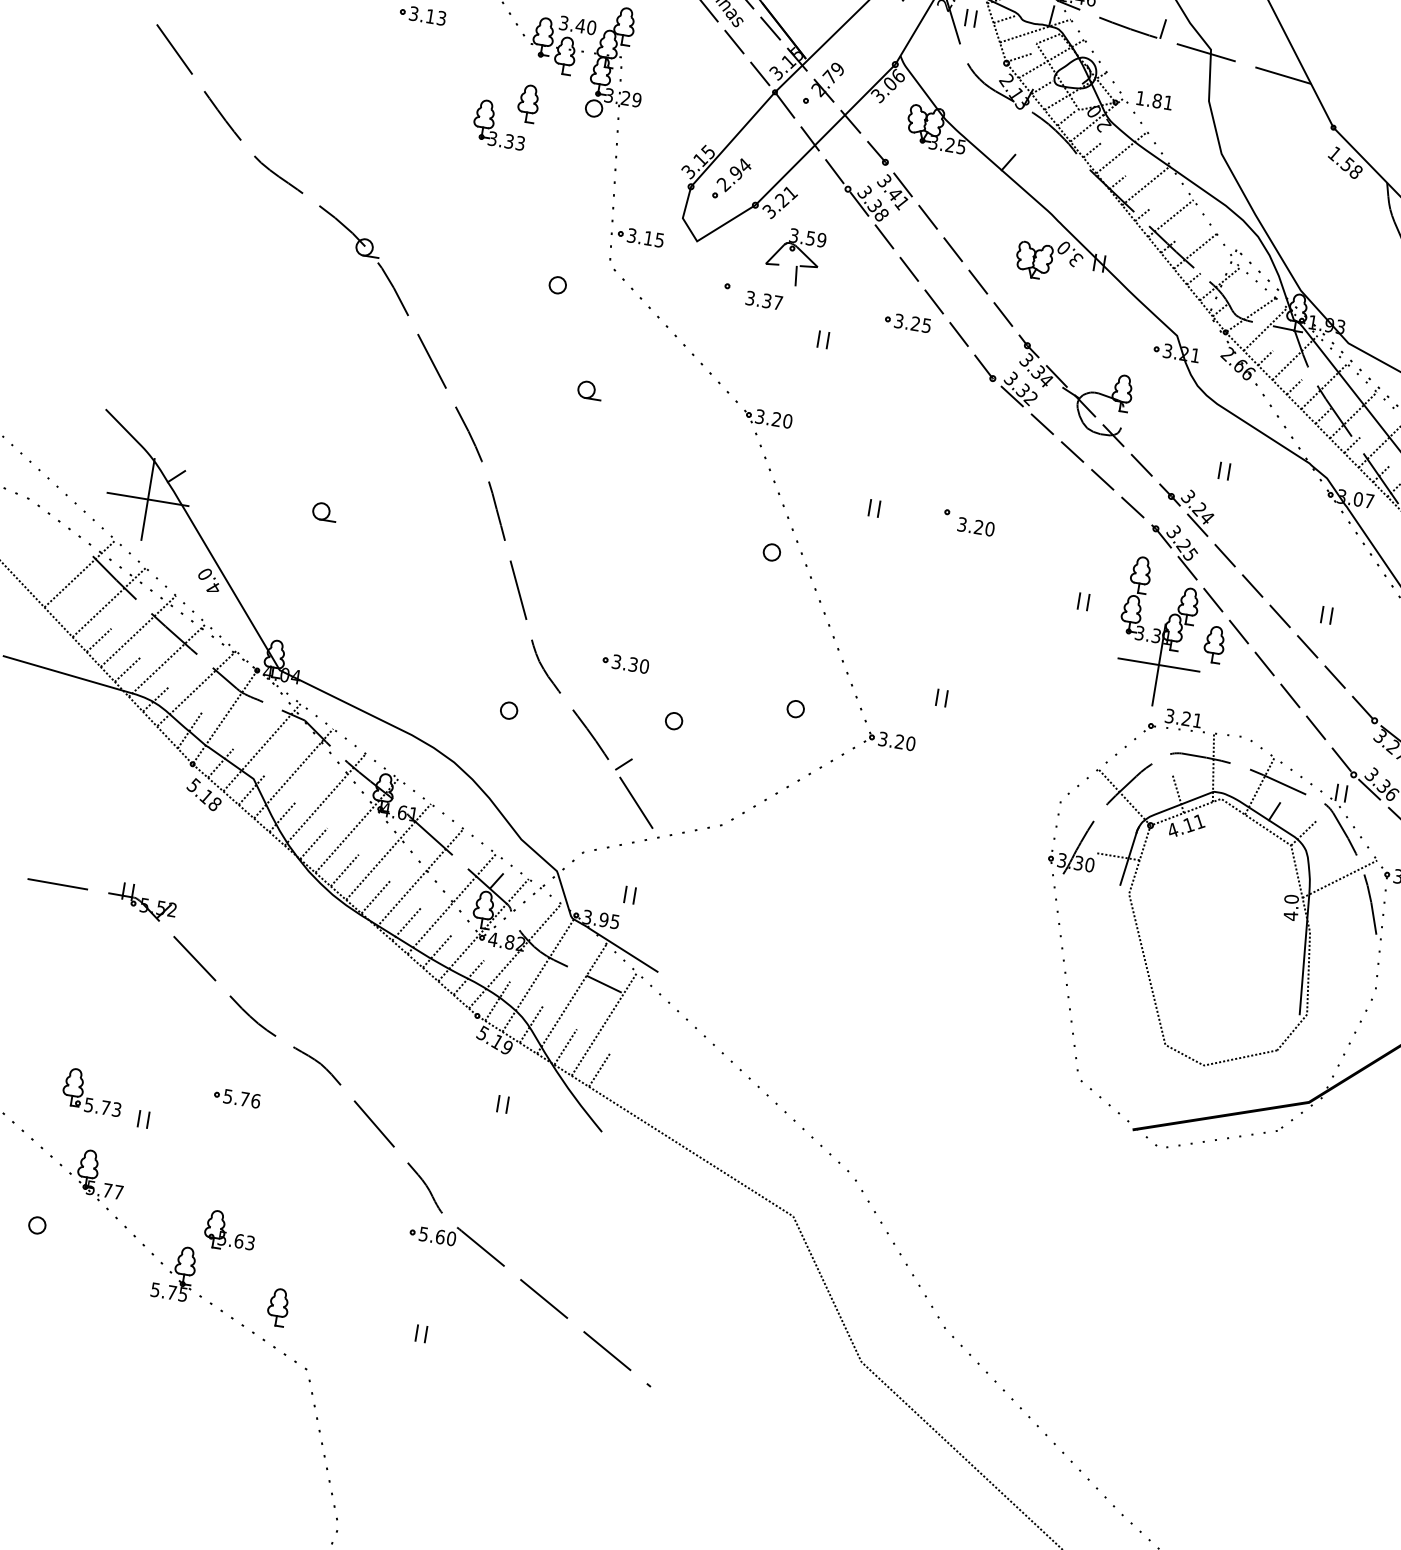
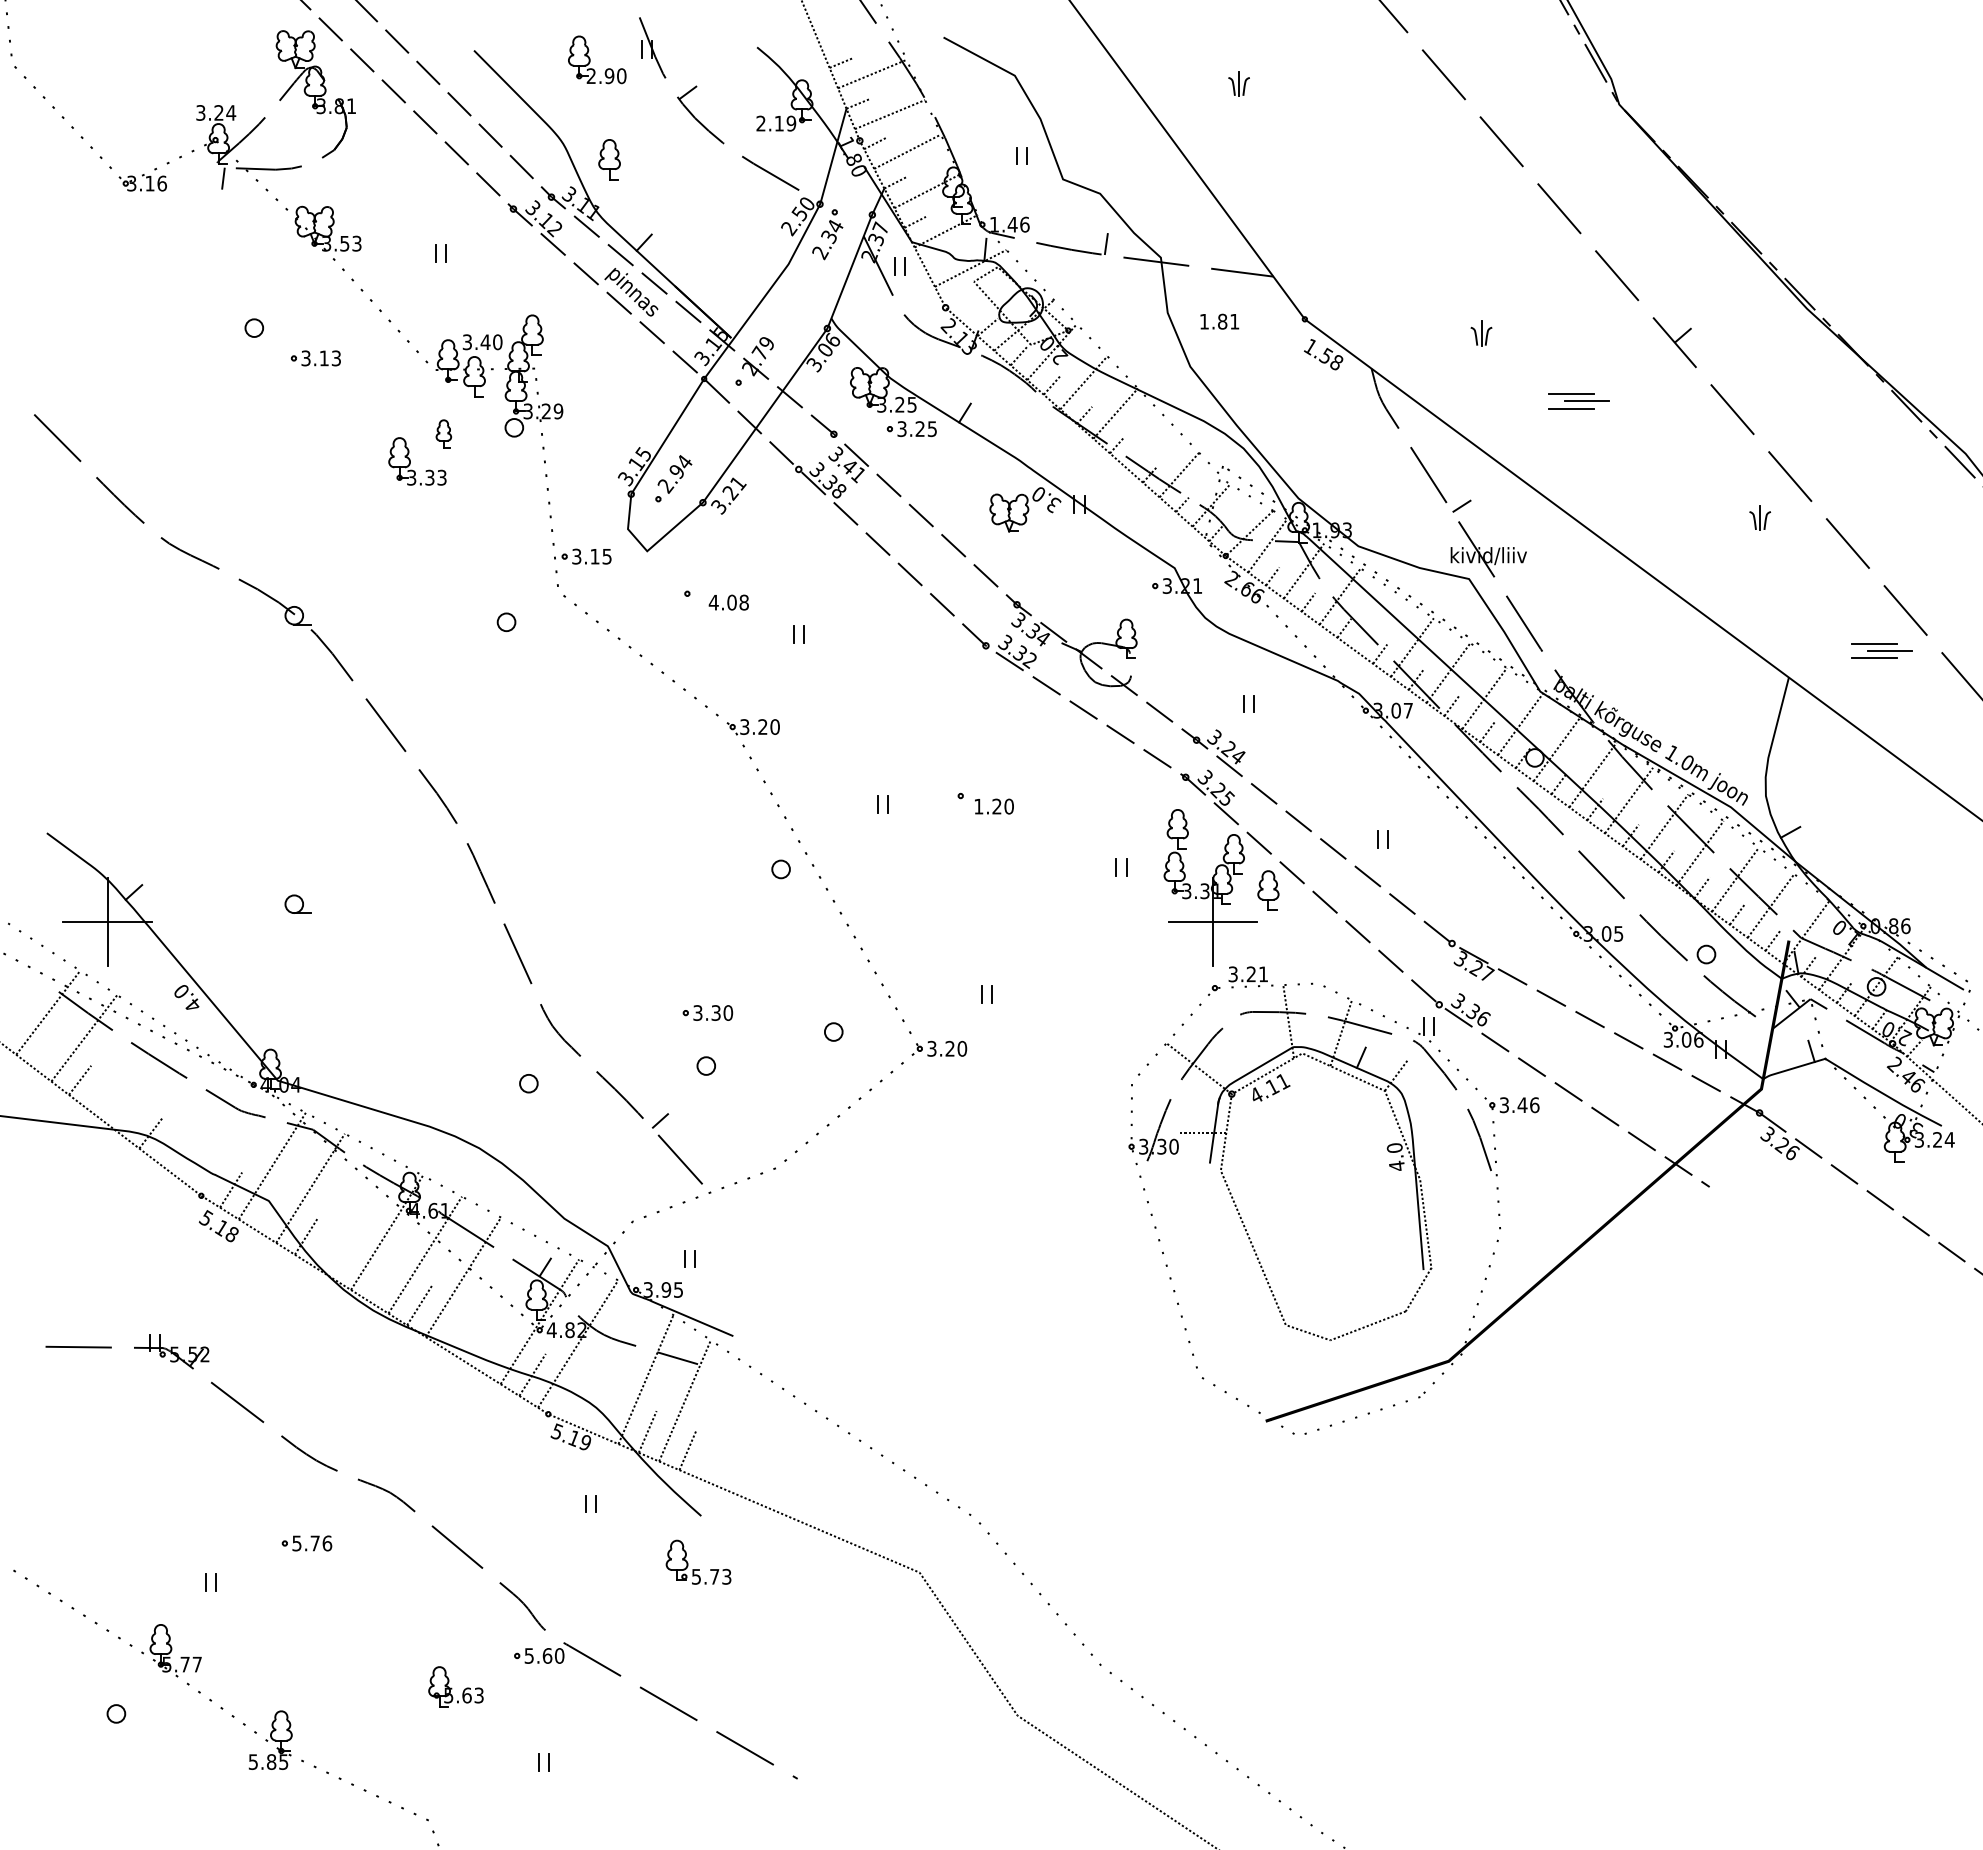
line: (1004, 19) -> (935, 261), removed
line: (1018, 57) -> (957, 299), removed
line: (1051, 59) -> (992, 295), removed
text: (1154, 100) -> (1219, 321), moved
part: (528, 103) -> (443, 433), size x0.7
line: (1170, 218) -> (1147, 444), removed
part: (794, 256) -> (753, 550), removed
text: (763, 300) -> (728, 602), 3.37 -> 4.08
part: (907, 322) -> (911, 428), moved
part: (589, 390) -> (558, 728), removed
line: (1353, 414) -> (1376, 621), removed
text: (961, 524) -> (978, 806), 3.20 -> 1.20
line: (138, 631) -> (120, 1063), removed
line: (167, 660) -> (156, 1089), removed
part: (625, 662) -> (707, 1012), moved
line: (127, 669) -> (115, 1106), removed
line: (195, 688) -> (191, 1114), removed
line: (225, 716) -> (227, 1139), removed
line: (190, 729) -> (192, 1159), removed
line: (251, 790) -> (268, 1213), removed
line: (1178, 792) -> (1255, 1054), removed
line: (325, 799) -> (348, 1210), removed
line: (314, 843) -> (344, 1259), removed
line: (344, 870) -> (381, 1282), removed
line: (1339, 878) -> (1442, 1117), removed
line: (451, 904) -> (501, 1299), removed
line: (406, 923) -> (456, 1328), removed
line: (437, 950) -> (494, 1351), removed
line: (538, 973) -> (606, 1358), removed
line: (497, 1000) -> (567, 1394), removed
line: (531, 1024) -> (607, 1413), removed
part: (92, 1098) -> (698, 1569), moved
part: (229, 1231) -> (455, 1686), moved
text: (172, 1292) -> (271, 1761), 5.75 -> 5.85
part: (277, 1306) -> (386, 1758), removed

